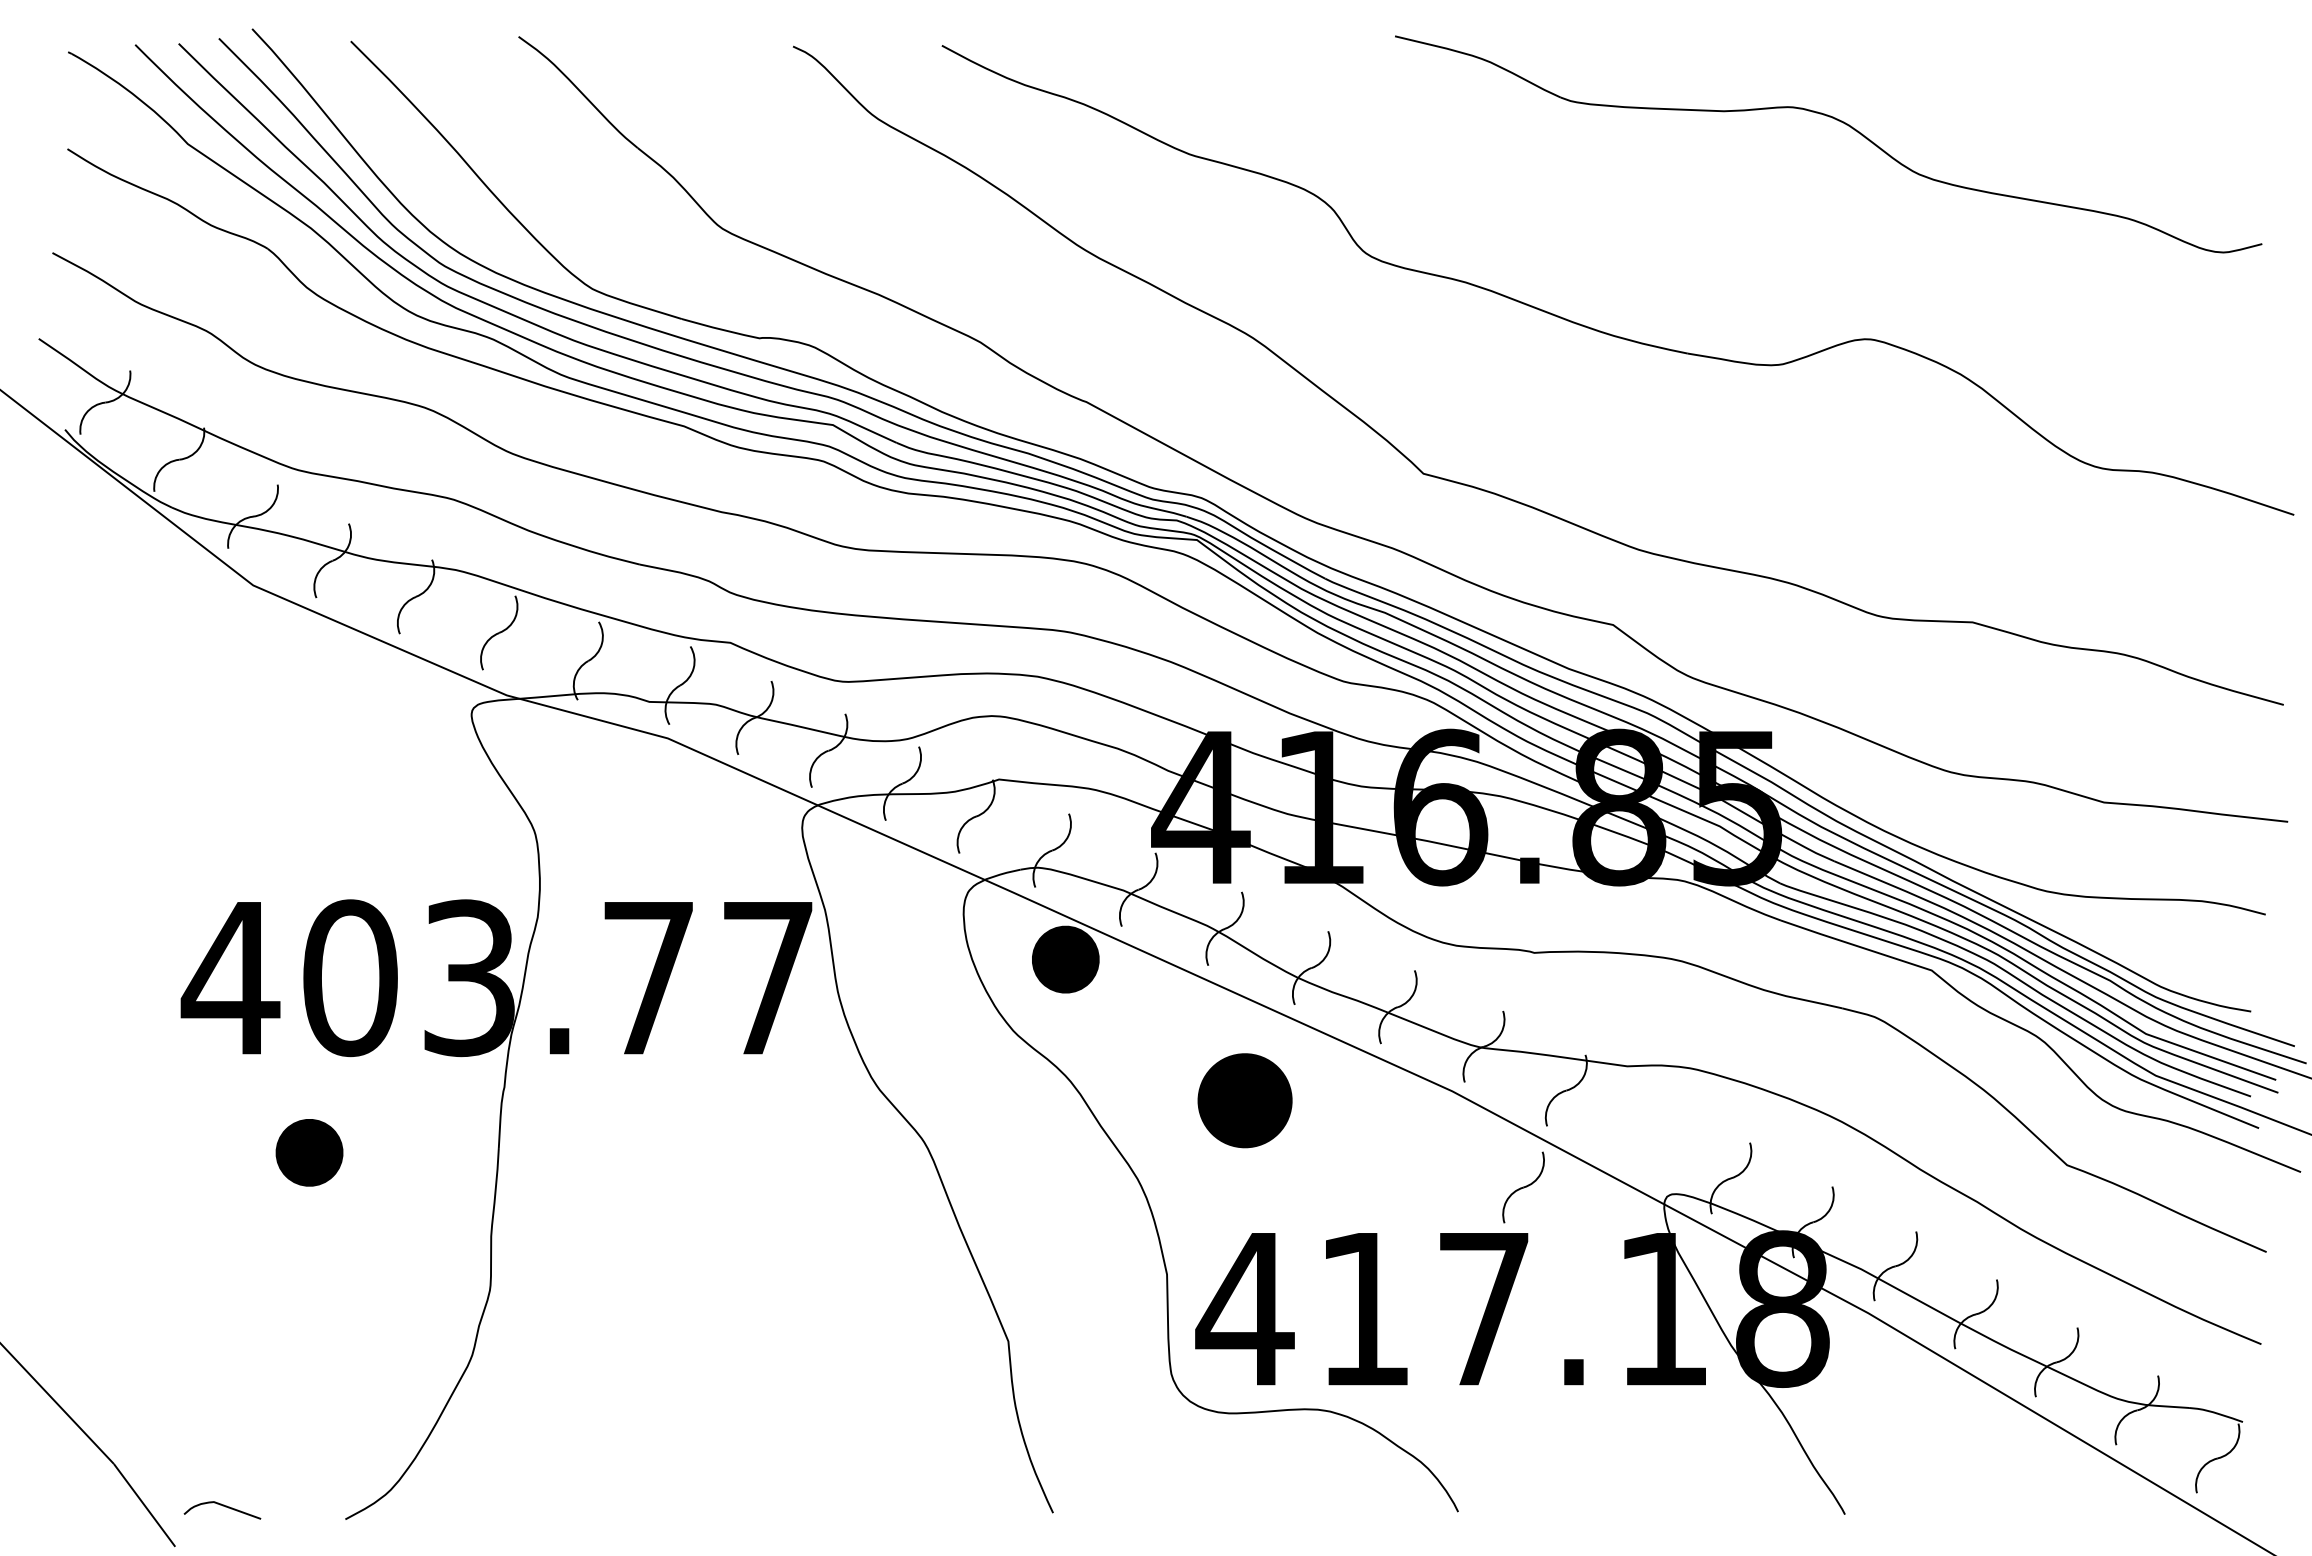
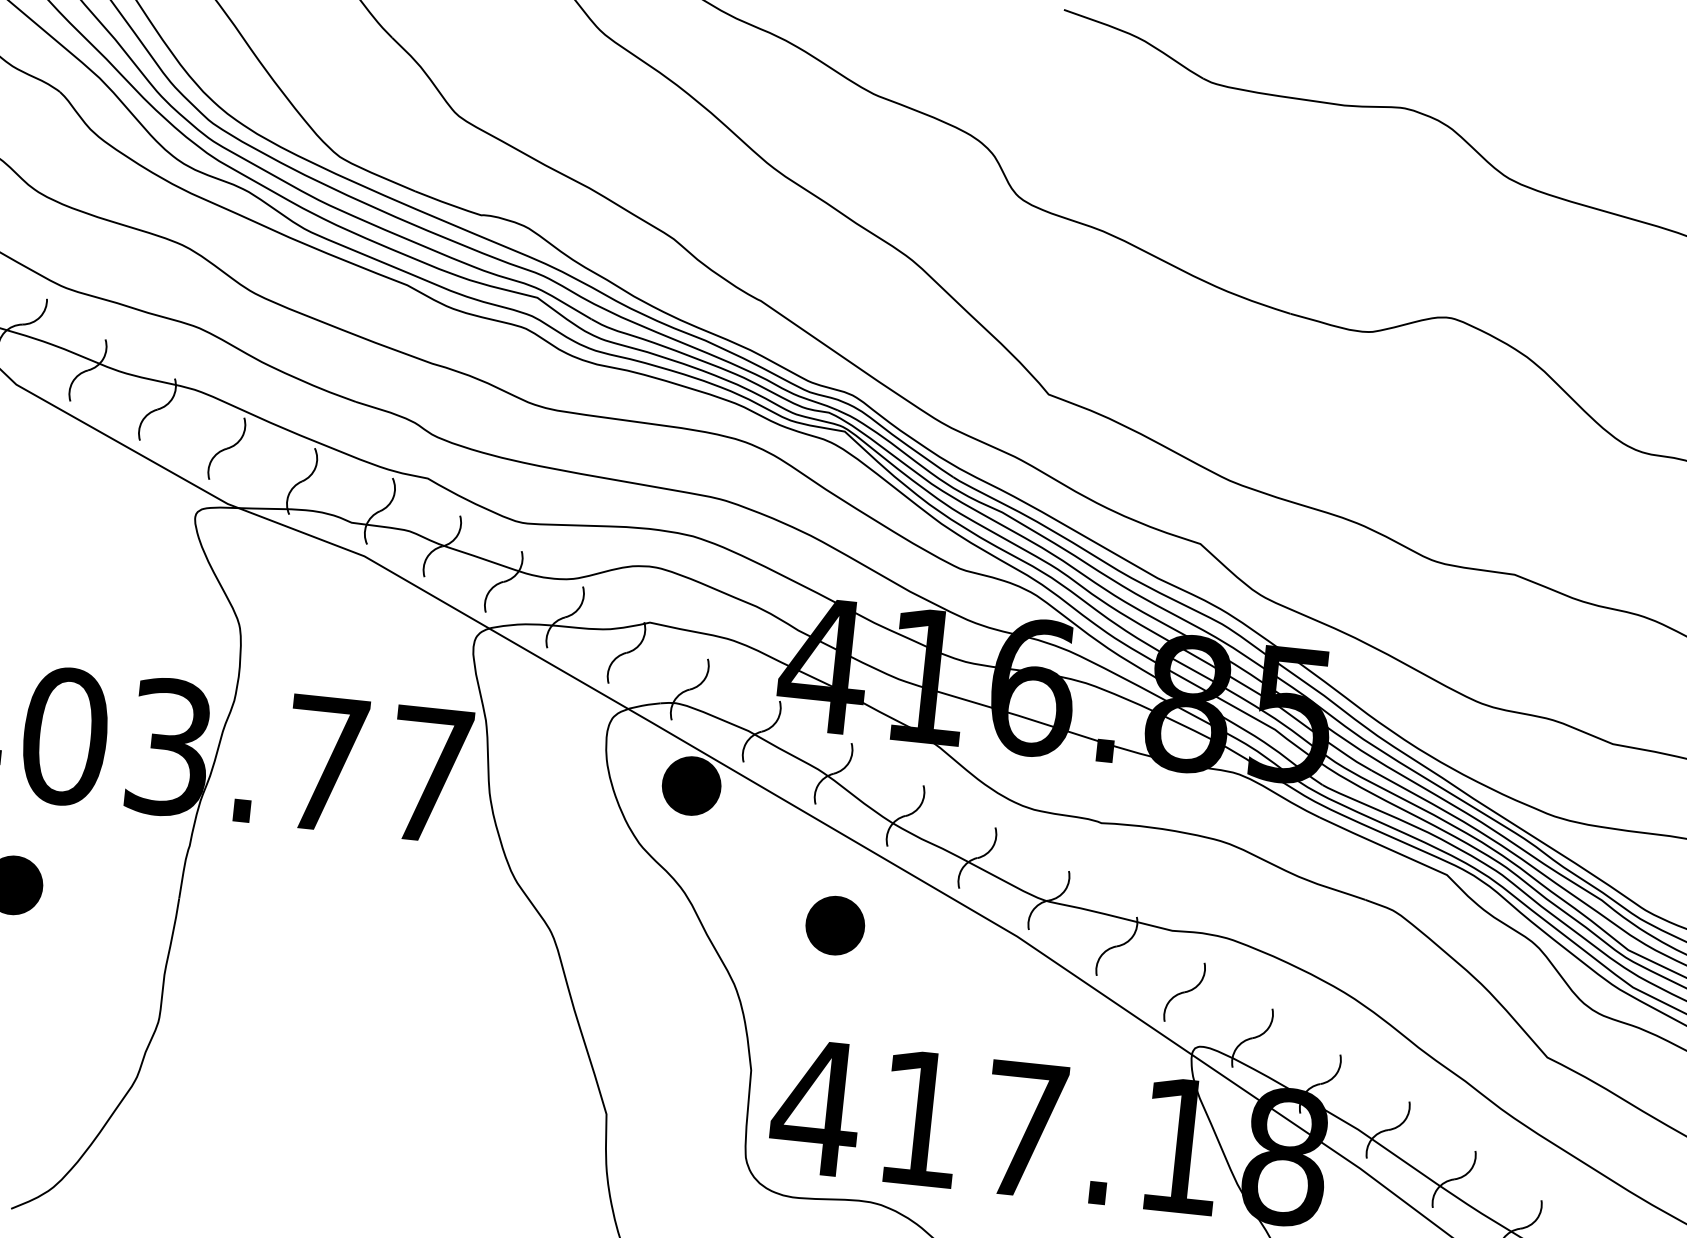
part: (1244, 1100) -> (834, 925), size x0.71
part: (1523, 1187) -> (1184, 992), moved

